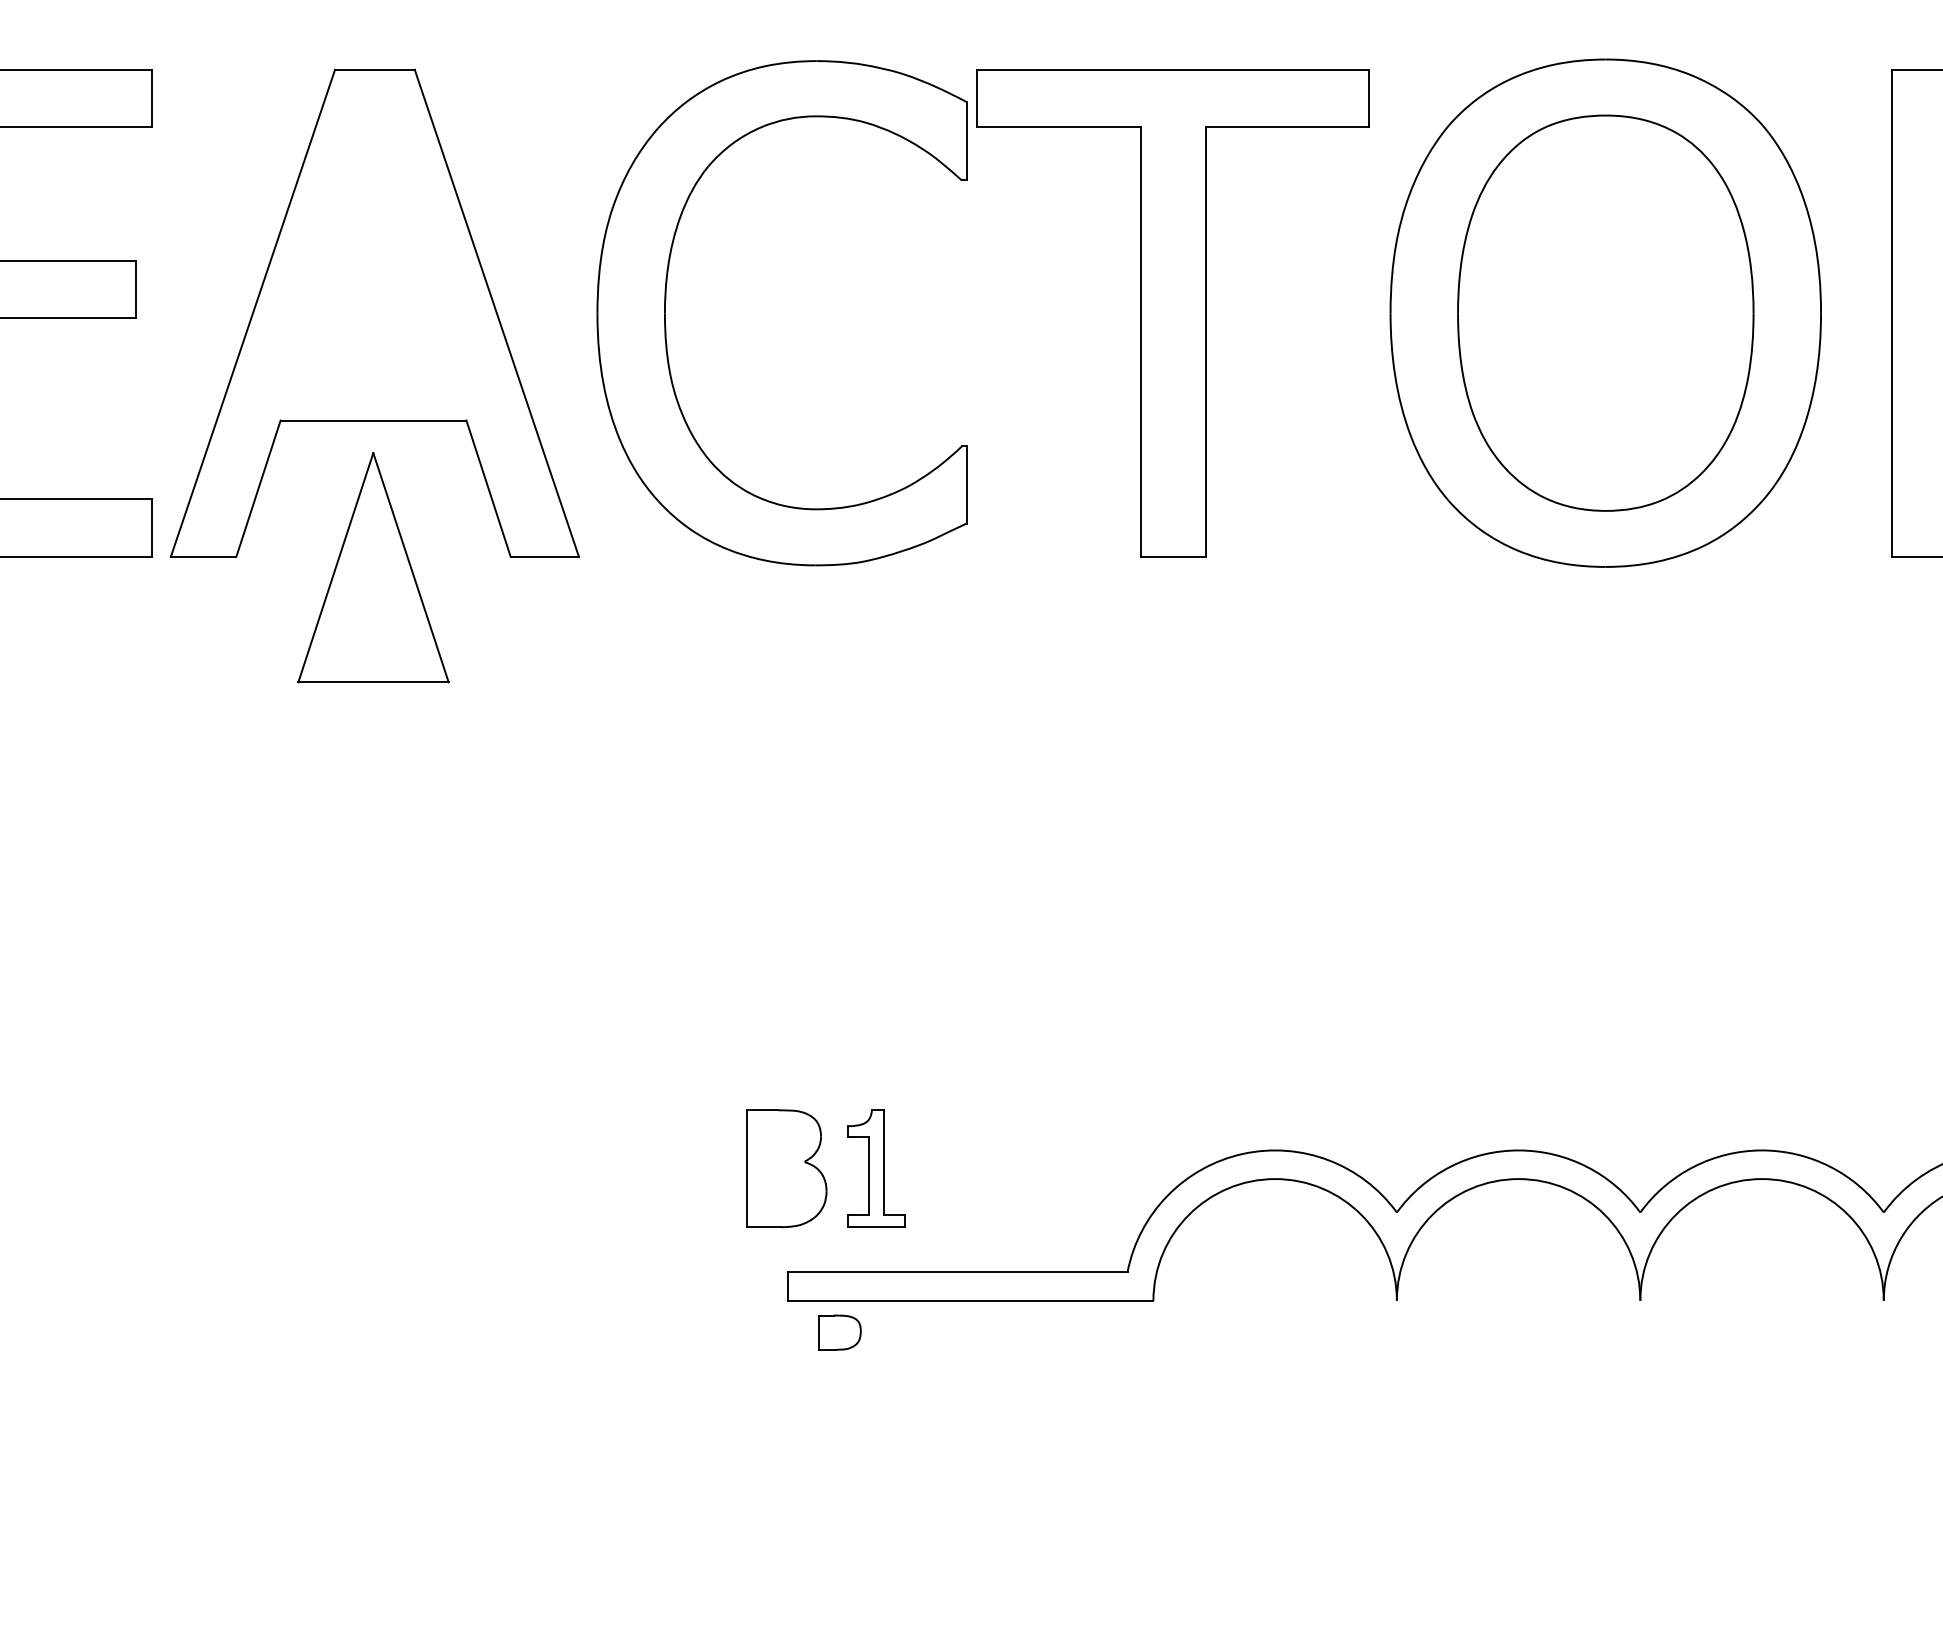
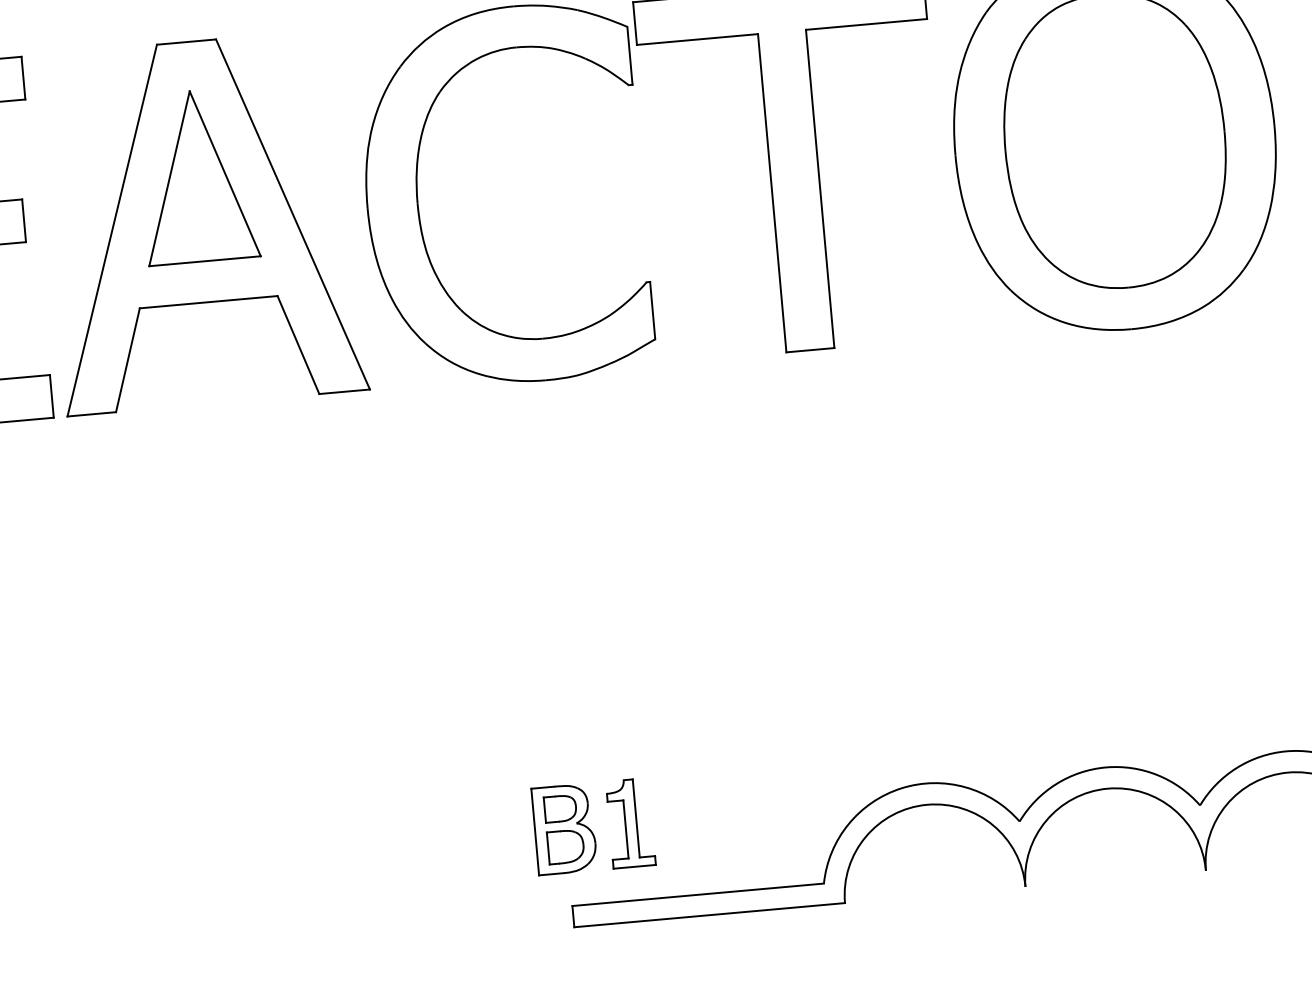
part: (373, 567) -> (197, 176), moved
part: (786, 1191) -> (565, 846), added
part: (839, 1332) -> (560, 808), moved

